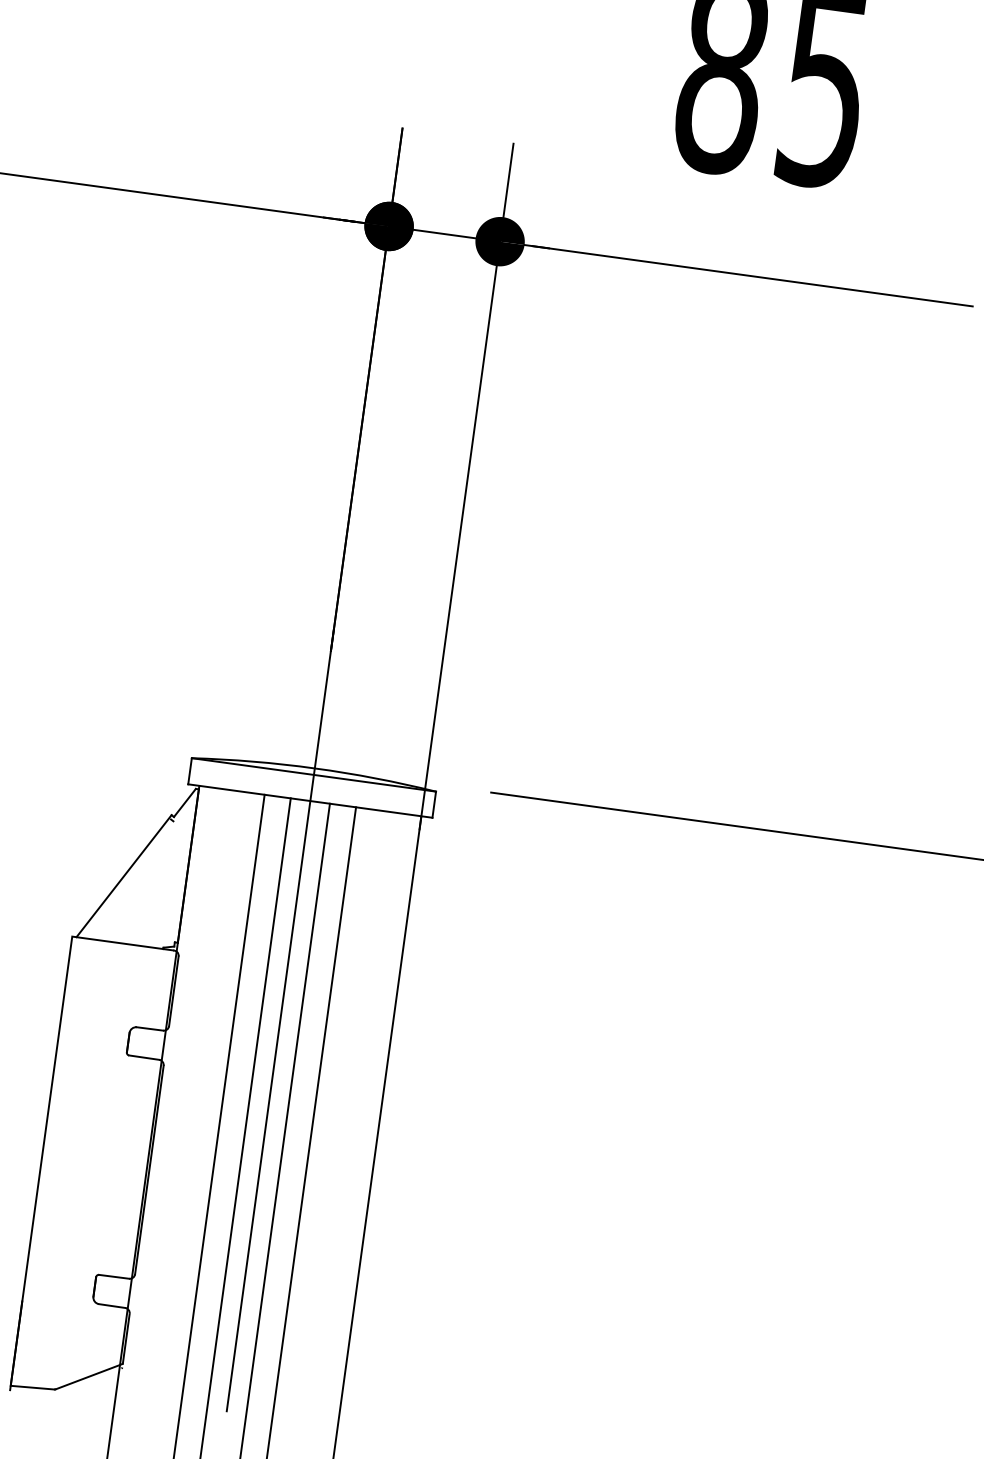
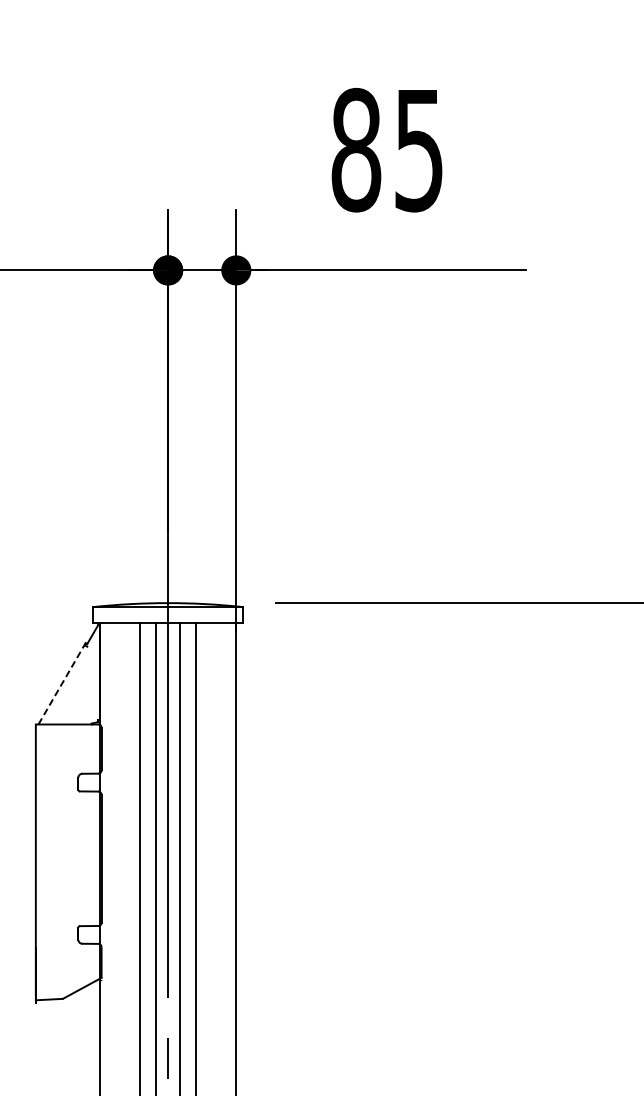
line: (124, 875) -> (62, 683), solid -> dashed

